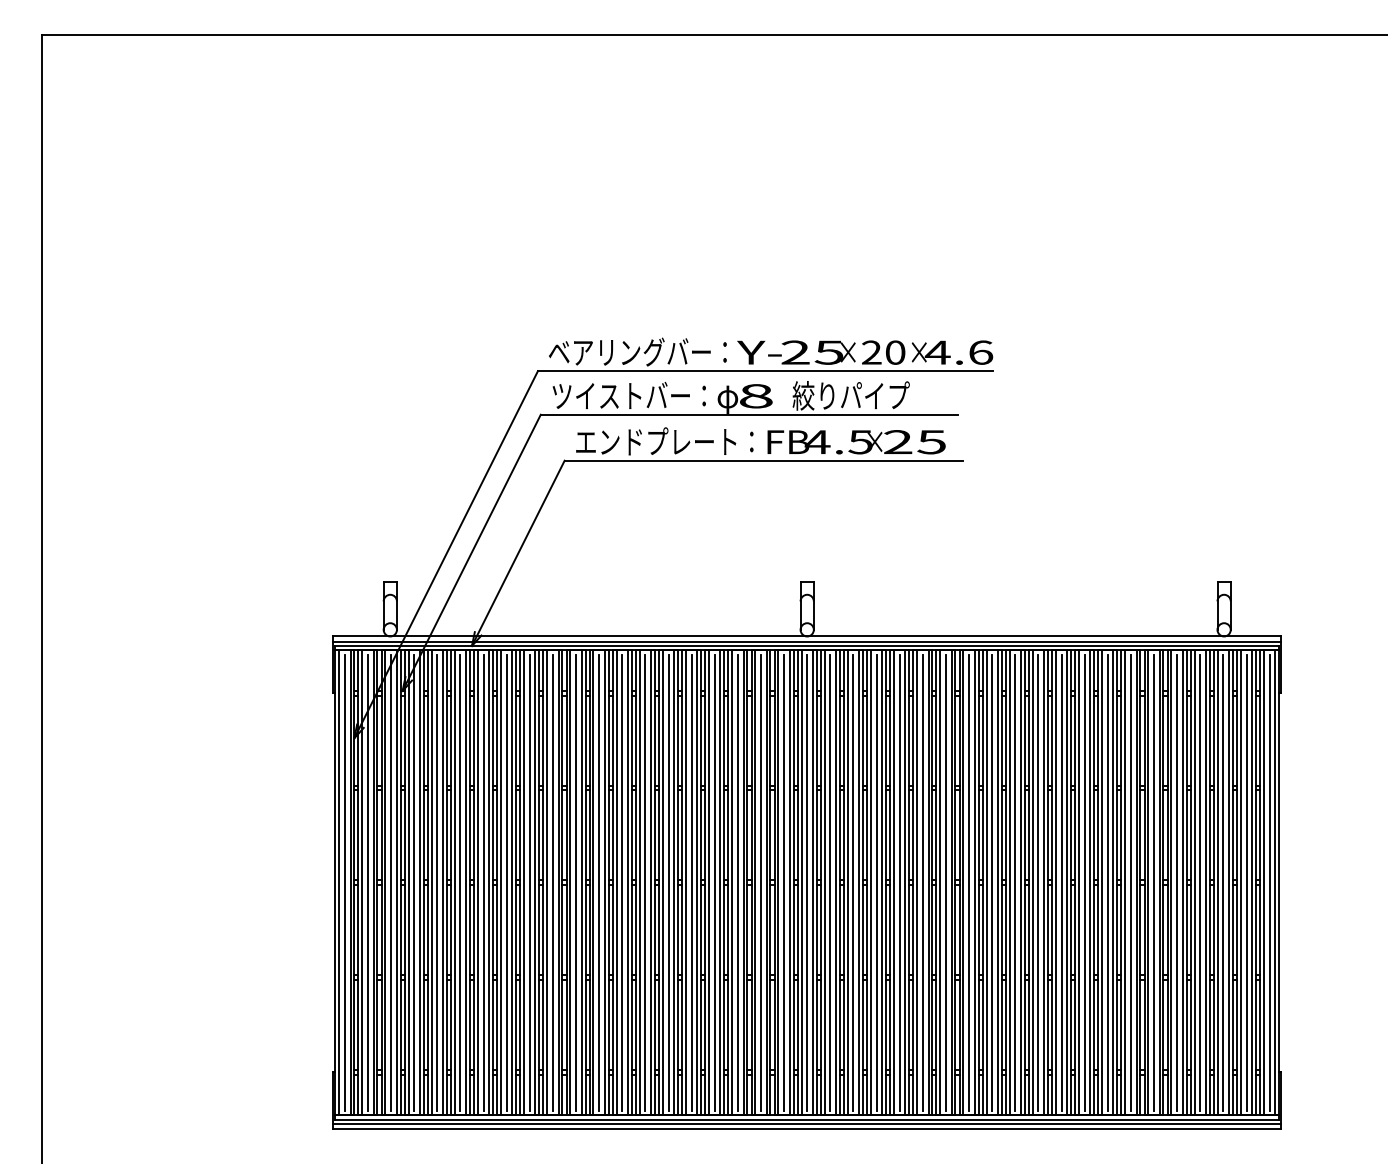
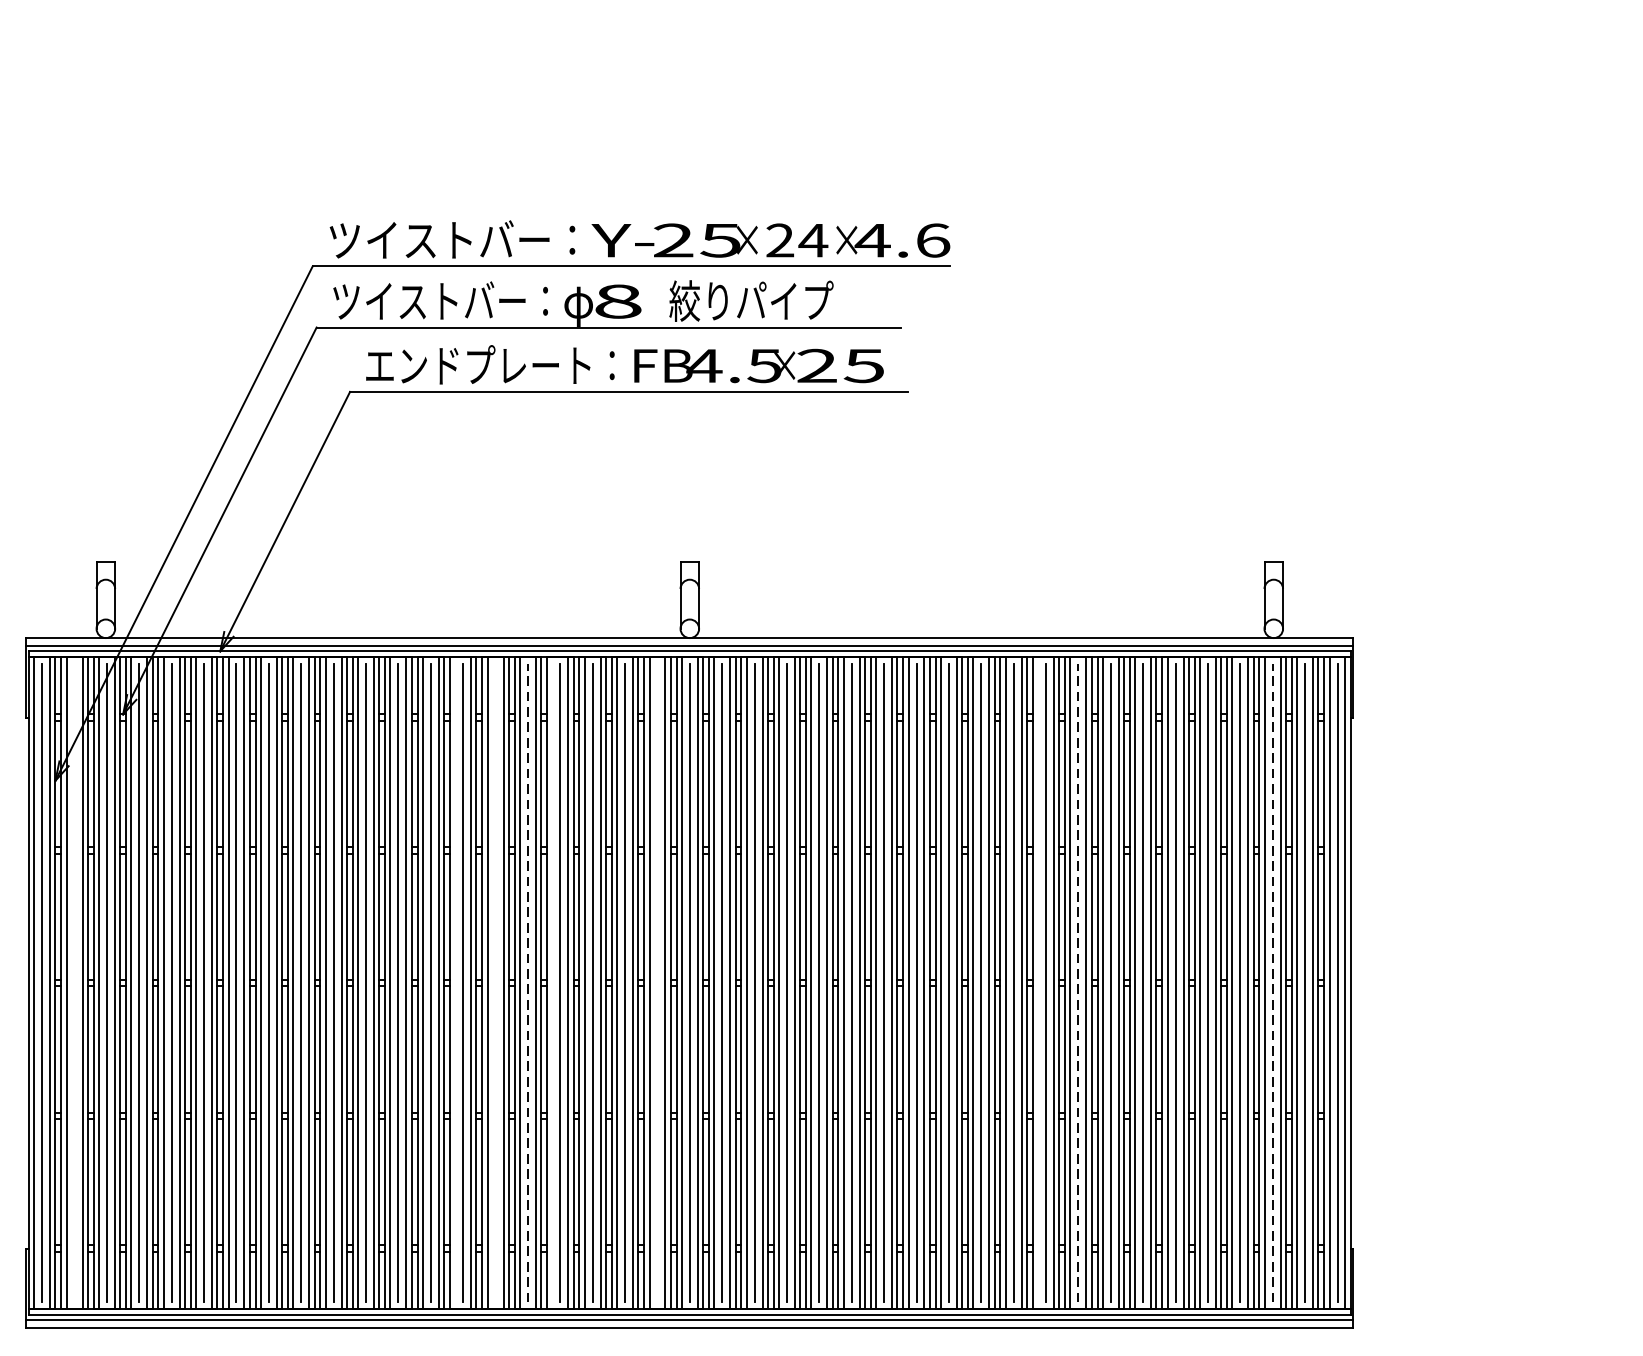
text: (637, 351) -> (452, 238), ベアリングバー： -> ツイストバー：
text: (895, 352) -> (813, 240), 20 -> 24
line: (367, 882) -> (73, 982), removed
line: (639, 882) -> (454, 982), removed
line: (668, 882) -> (495, 982), removed
line: (691, 882) -> (527, 982), solid -> dashed
line: (709, 882) -> (552, 982), removed
line: (784, 882) -> (658, 982), removed
line: (1055, 882) -> (1037, 982), removed
line: (1084, 882) -> (1078, 982), solid -> dashed
line: (1223, 882) -> (1272, 982), solid -> dashed

